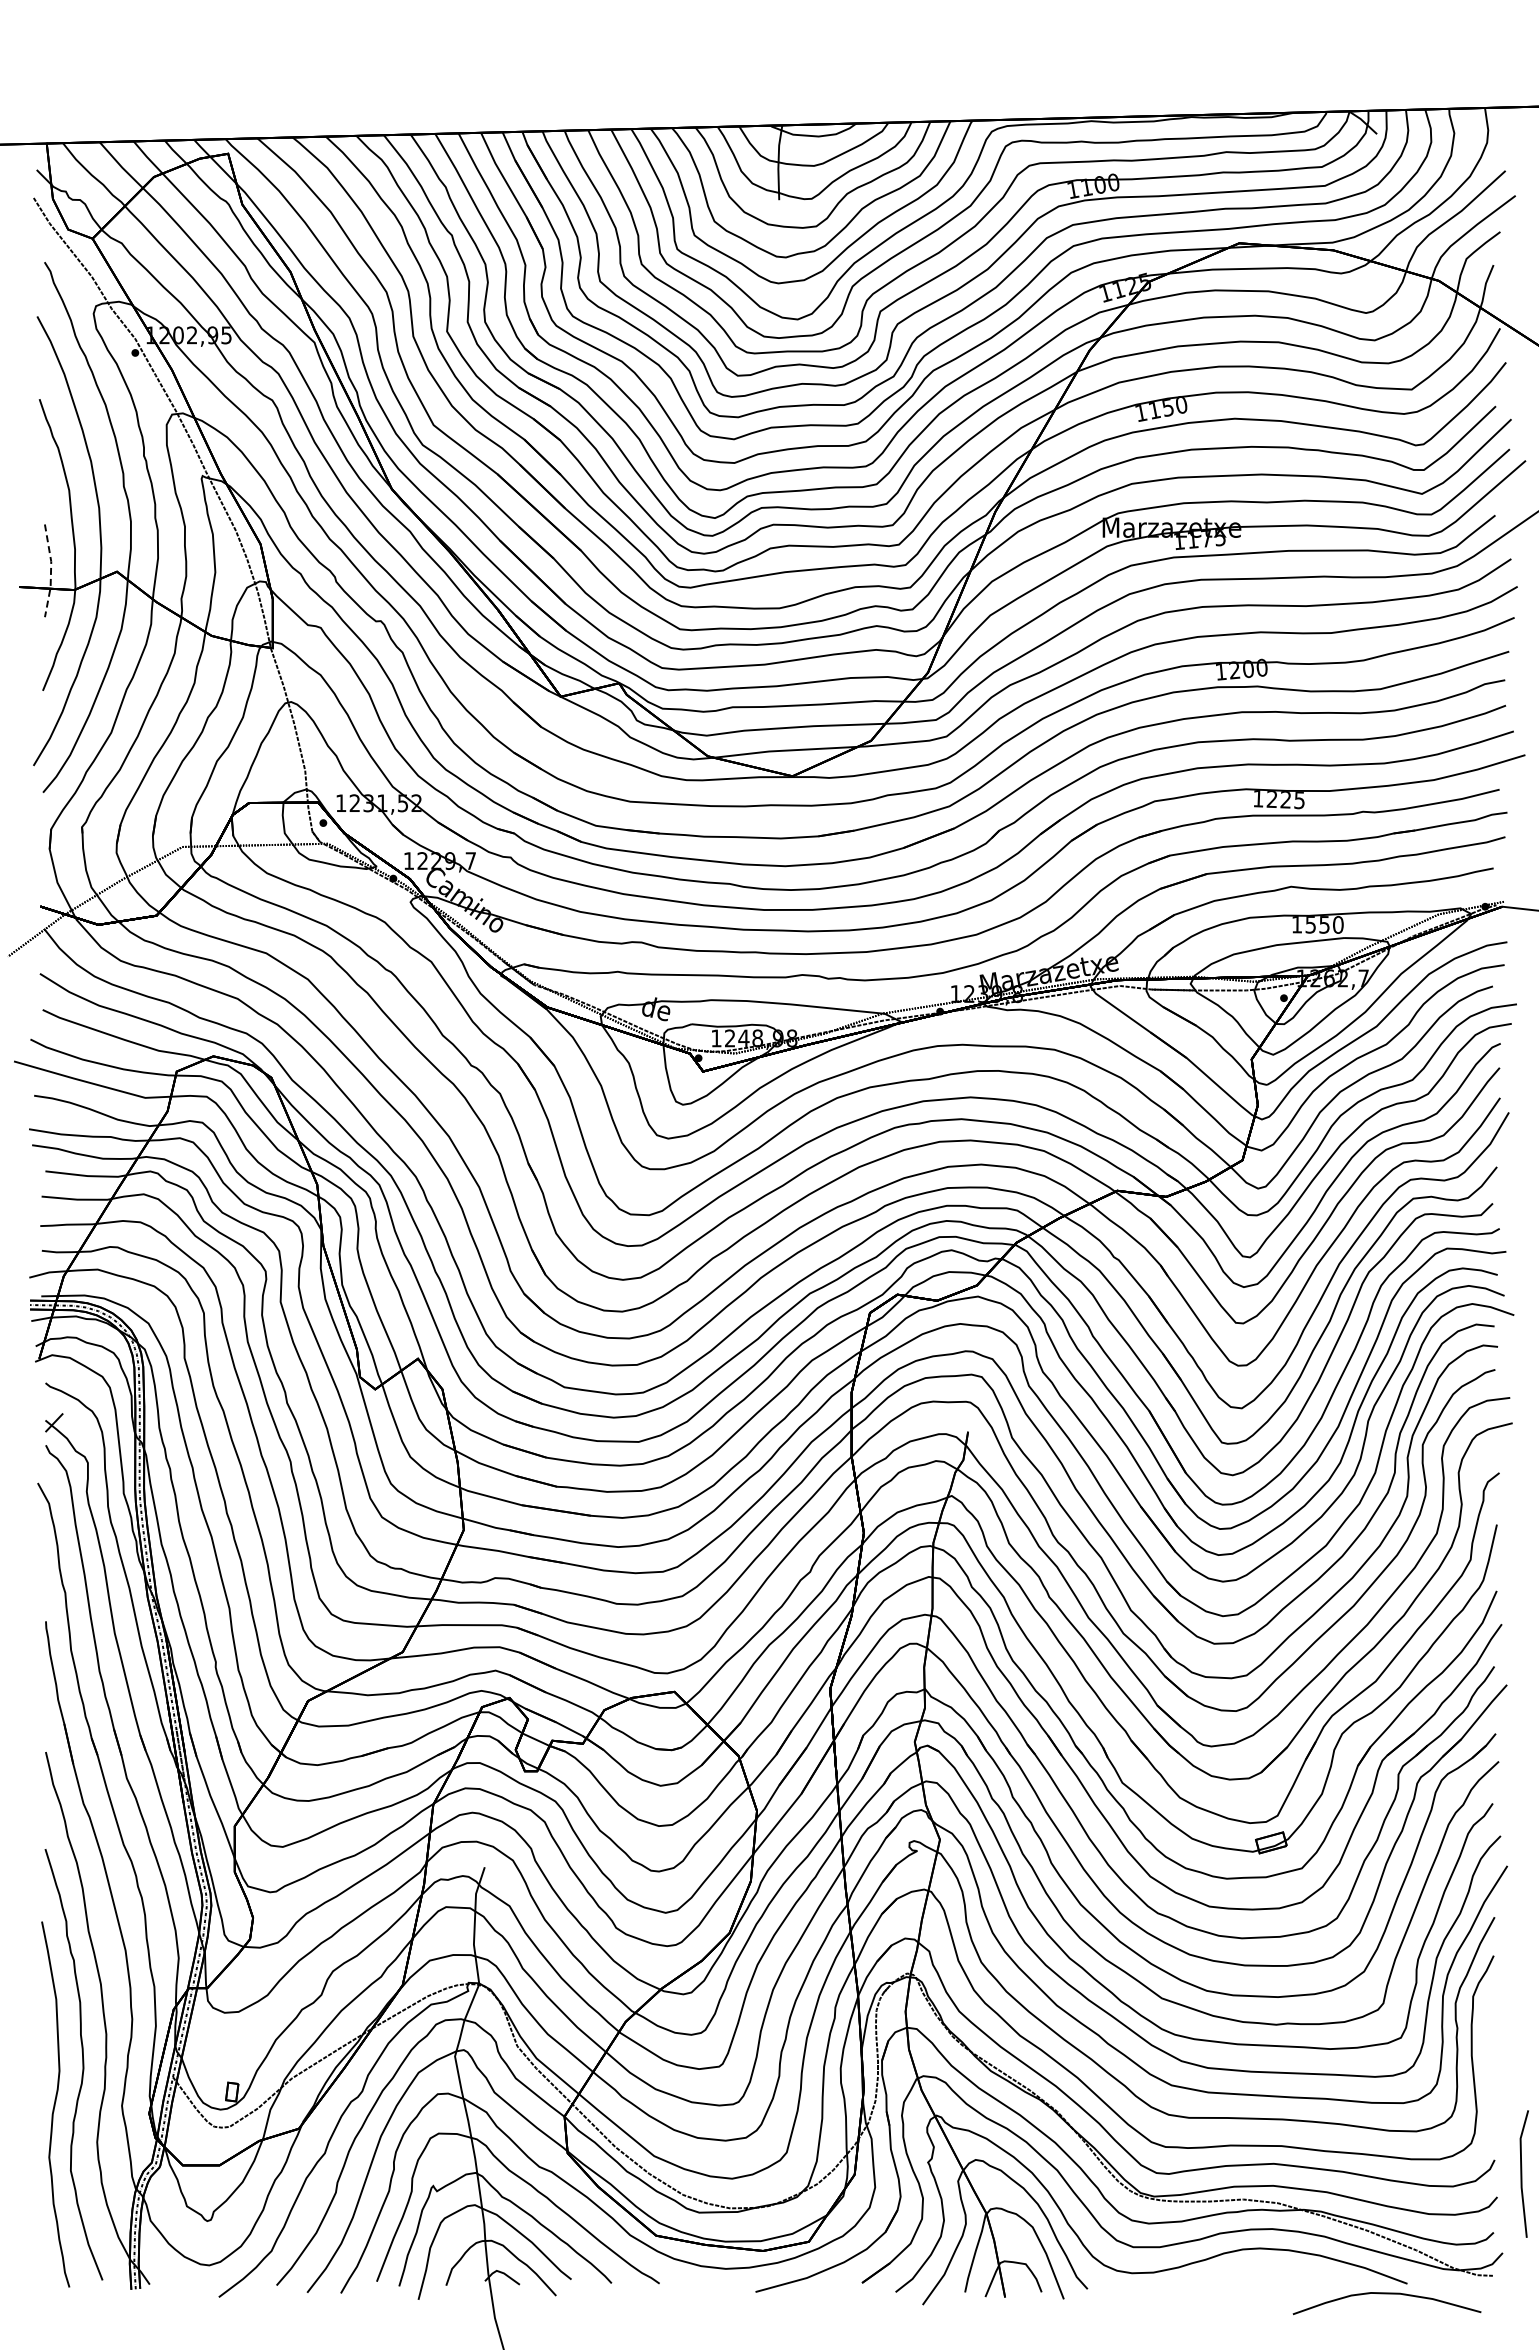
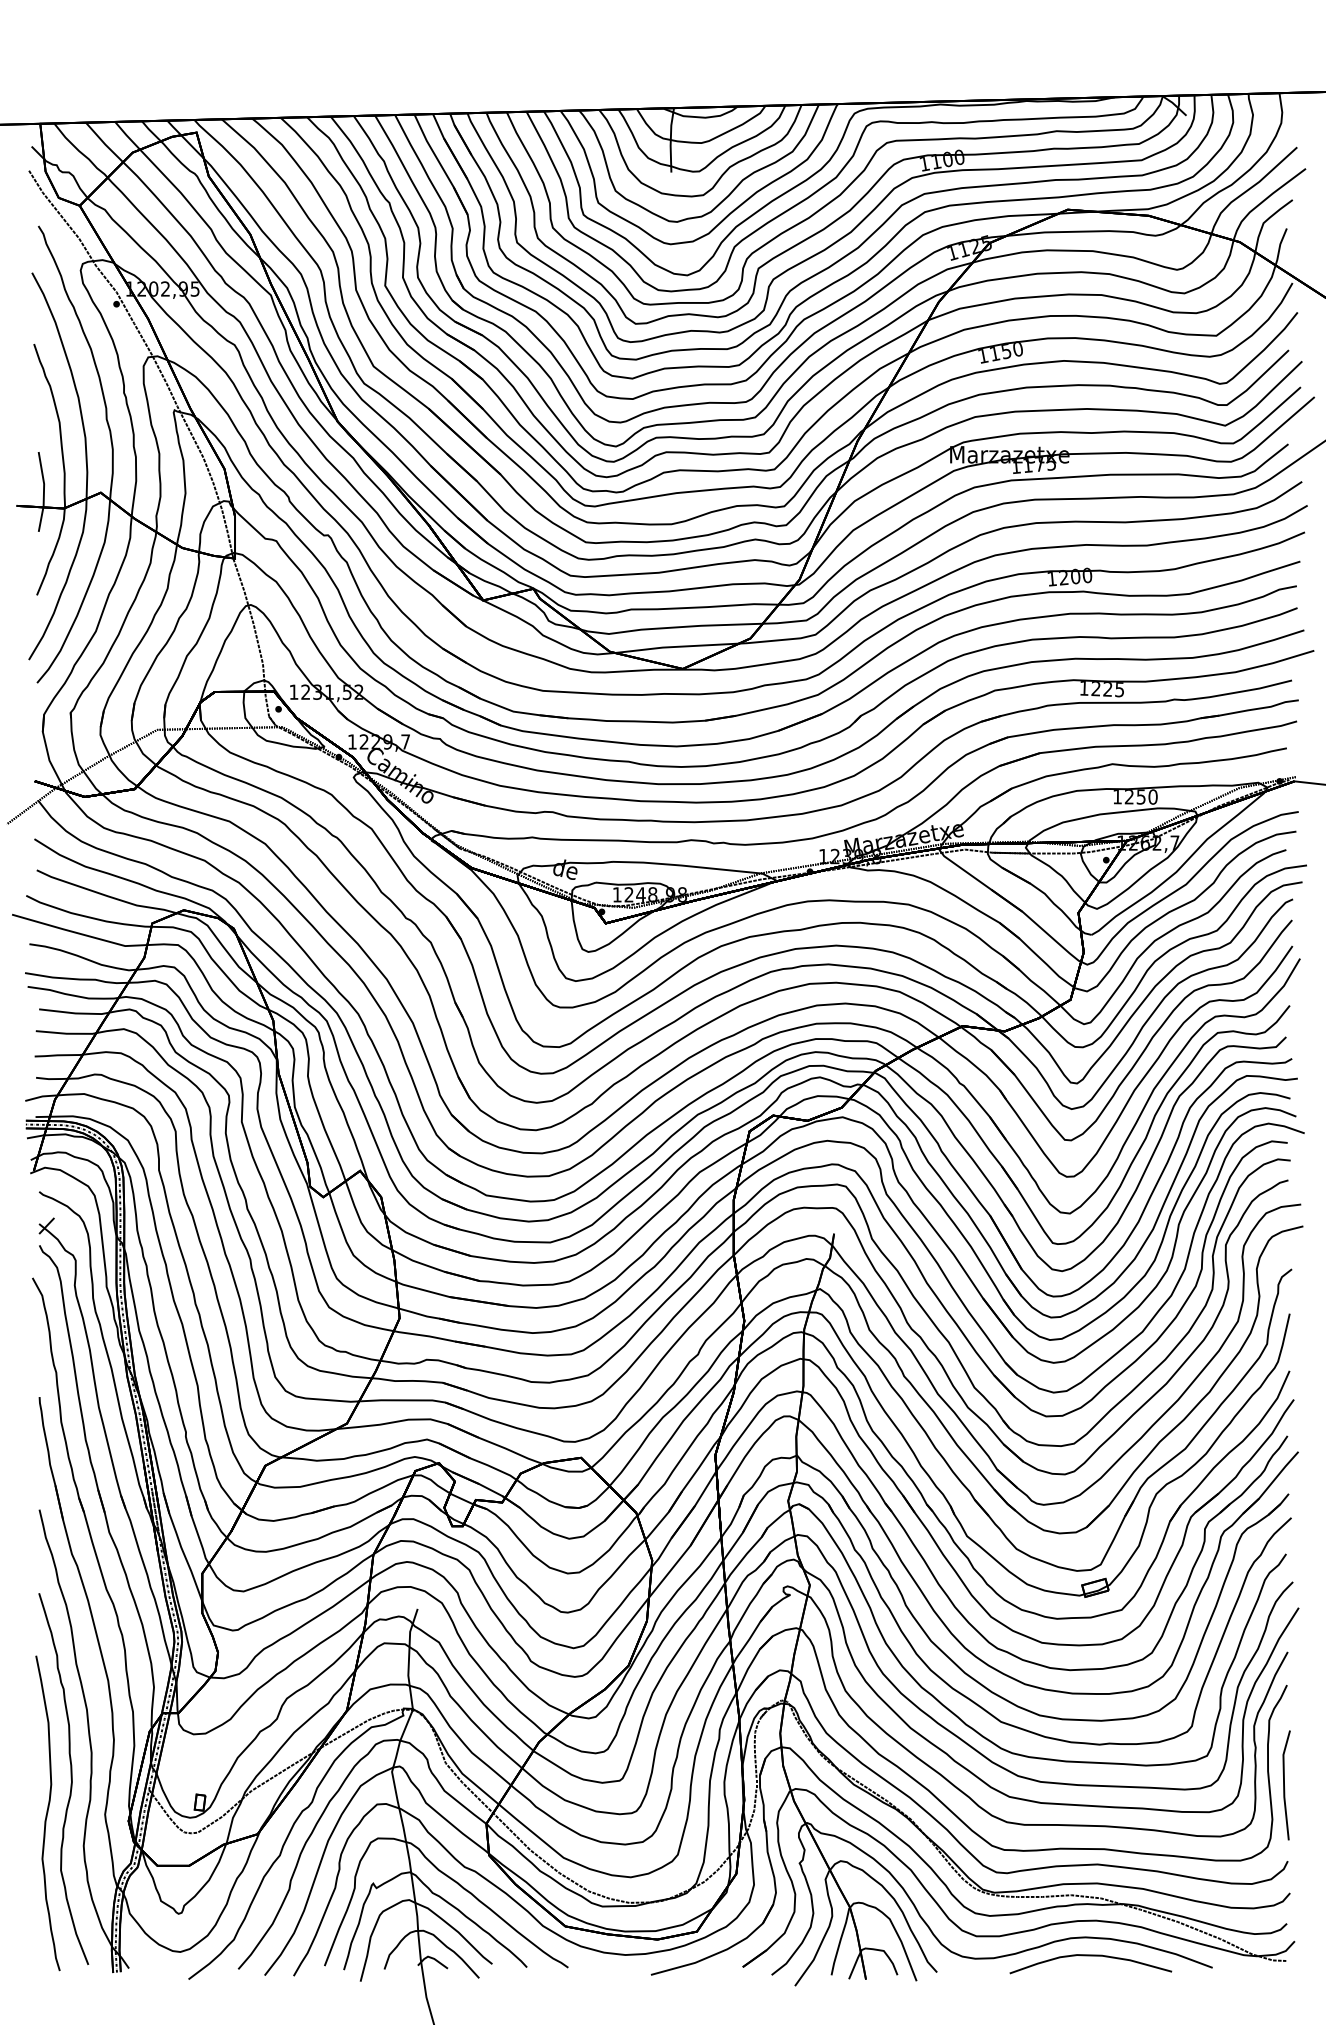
line: (51, 571) -> (44, 492), dashed -> solid
text: (1310, 924) -> (1129, 796), 1550 -> 1250
line: (1522, 2173) -> (1285, 1784), moved
curve: (1386, 2294) -> (1090, 1956), moved

